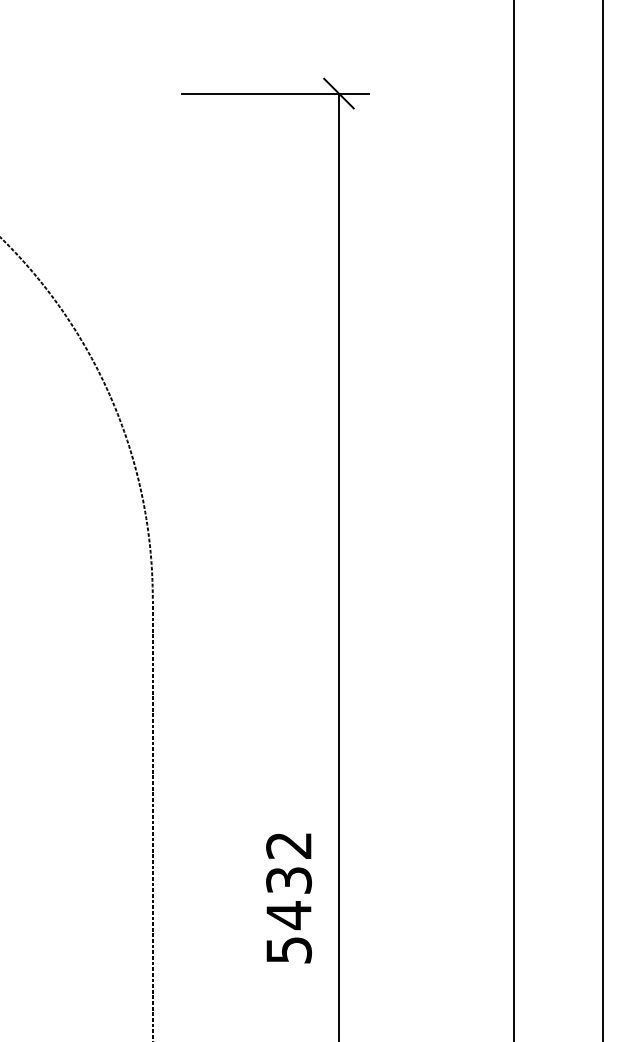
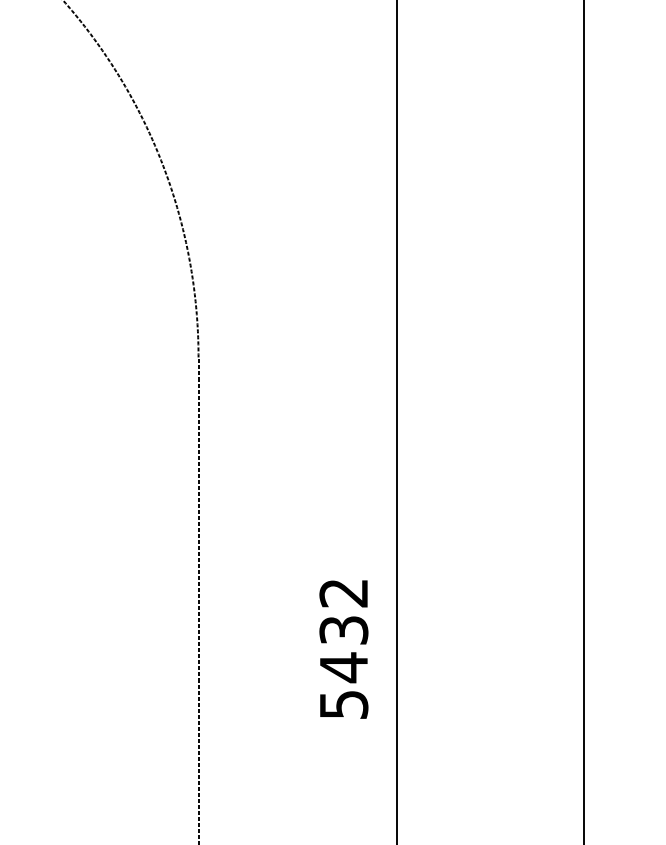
text: (288, 898) -> (343, 649), moved

